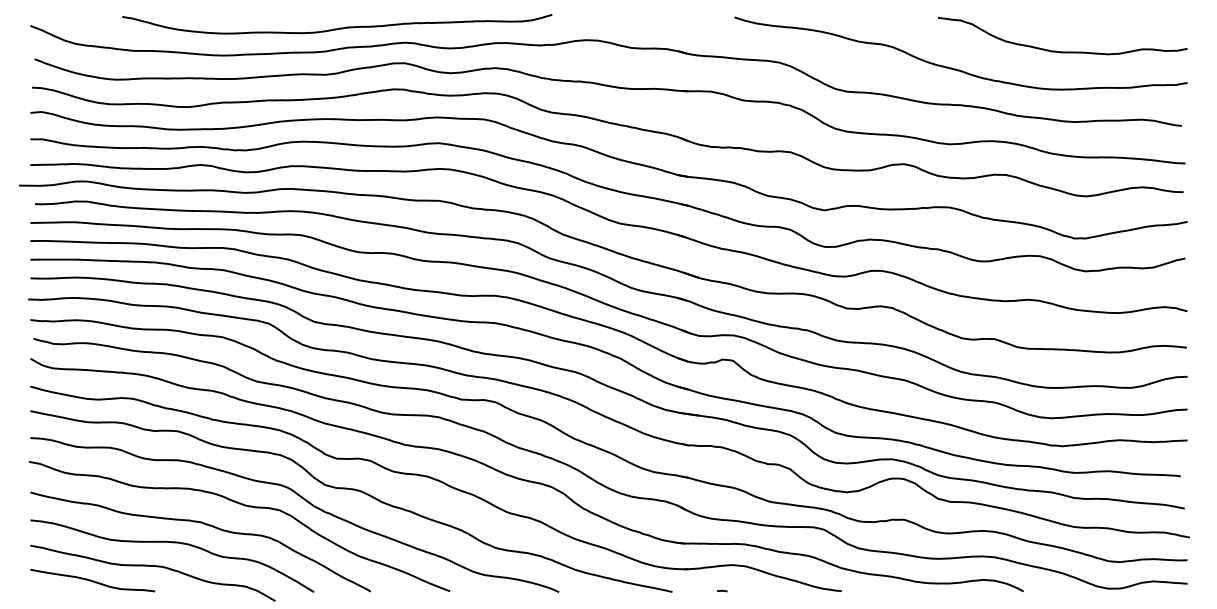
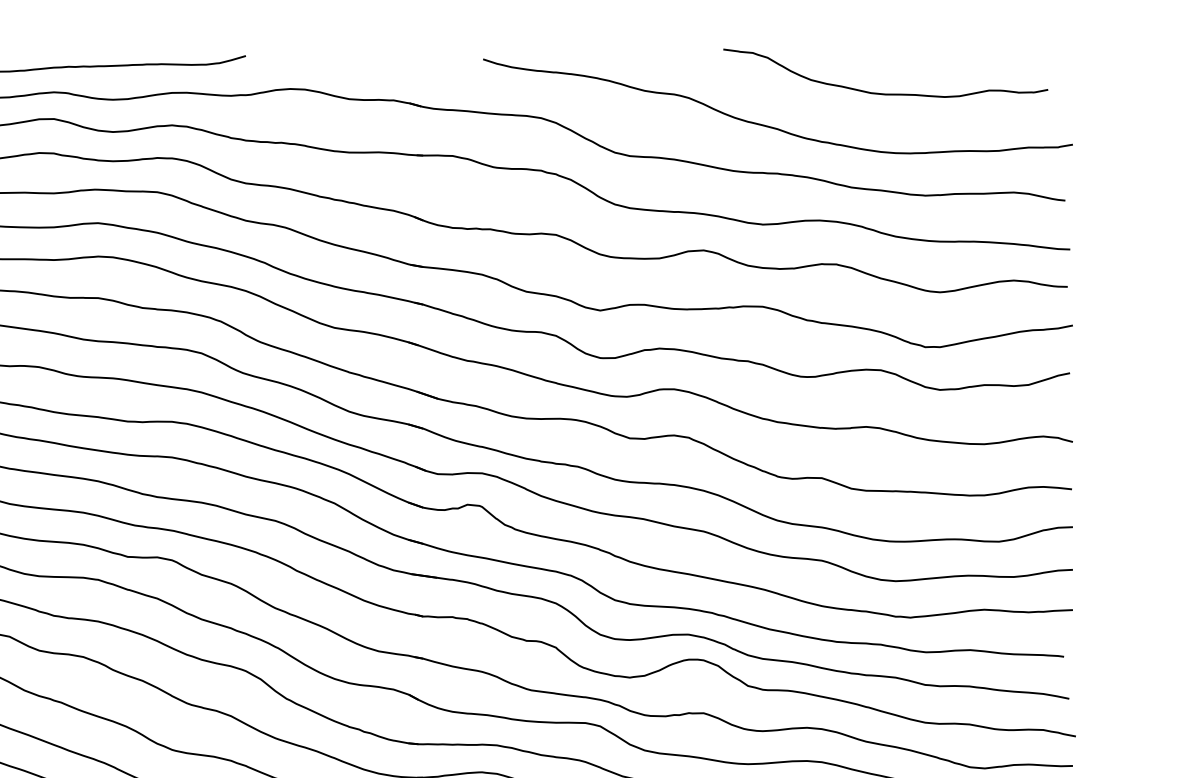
curve: (1062, 51) -> (885, 93), moved

